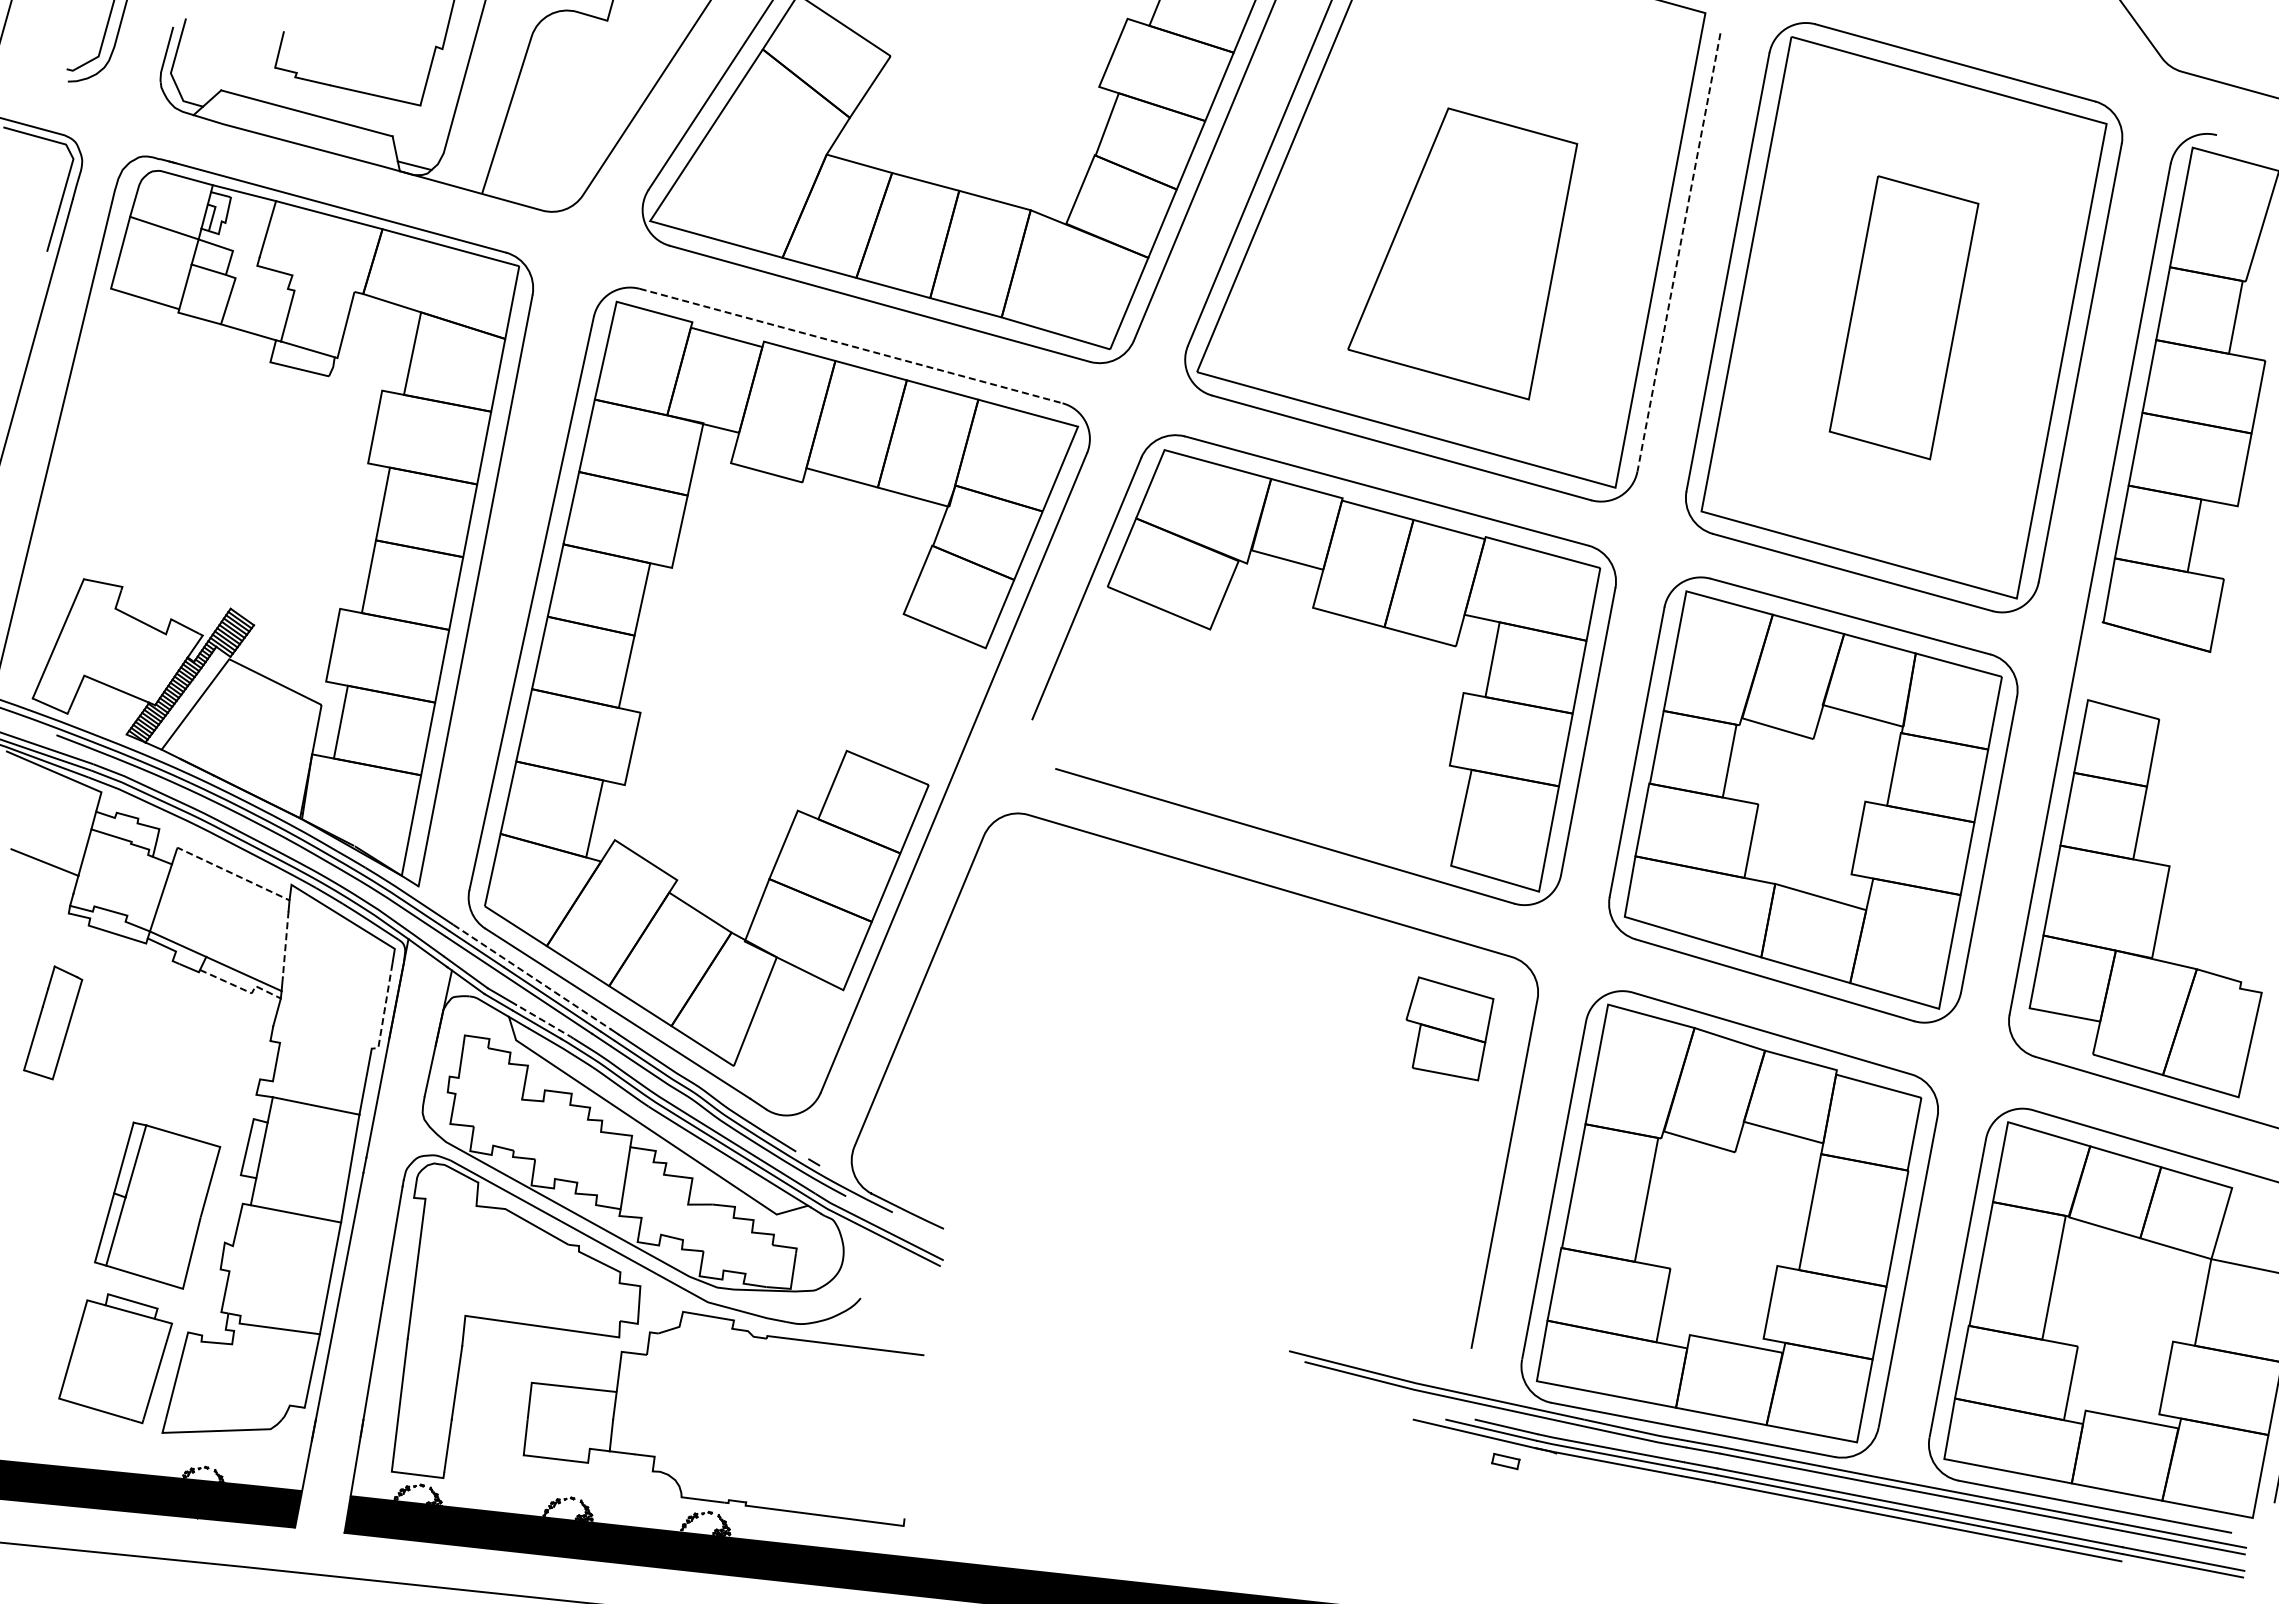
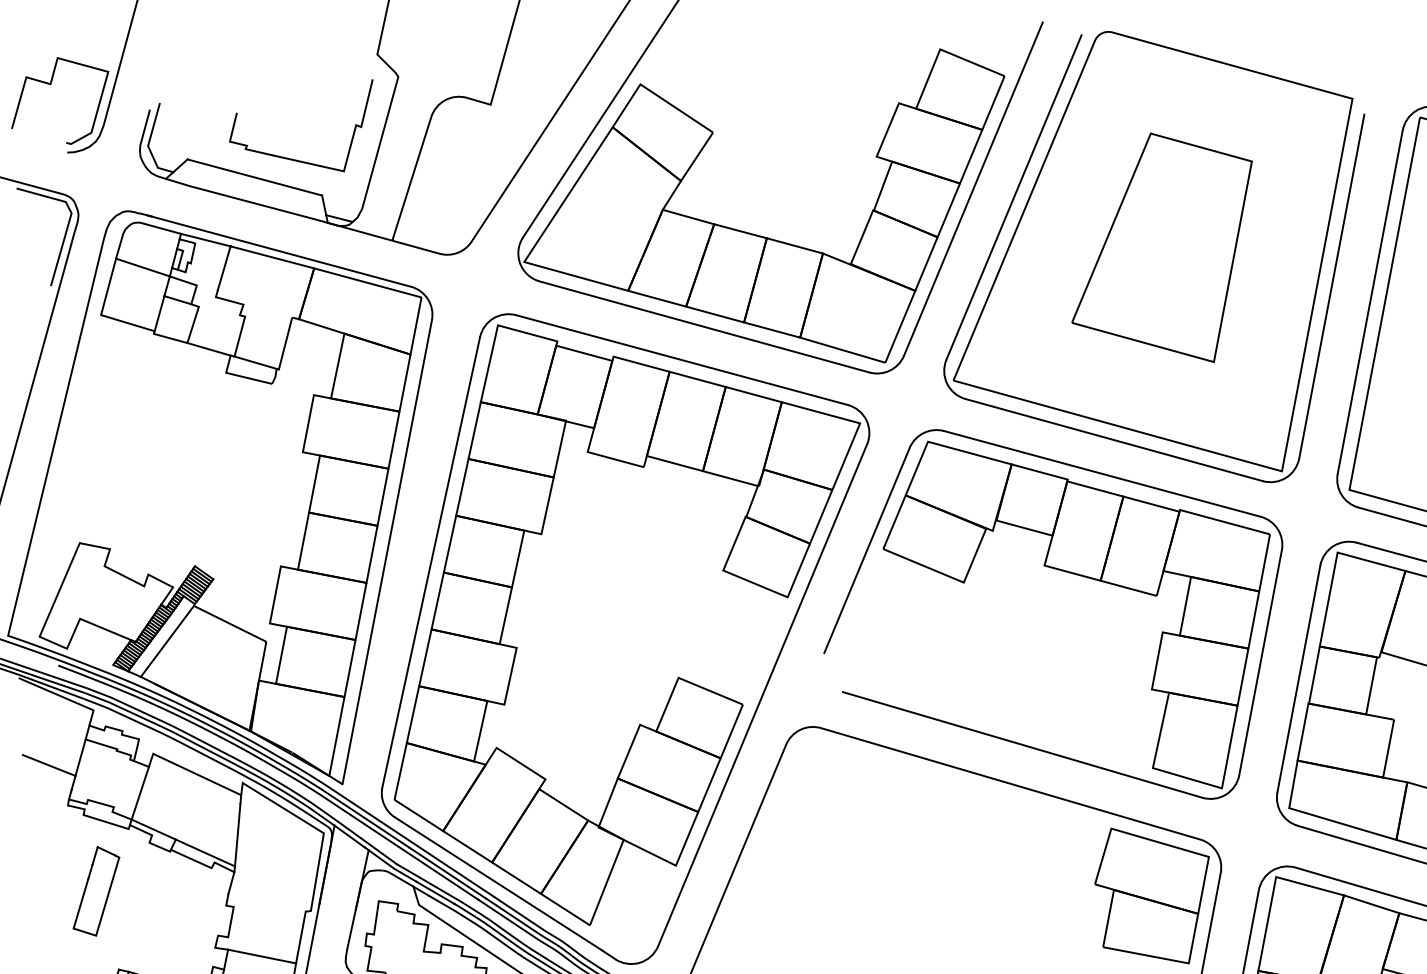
line: (1679, 252) -> (1332, 286), dashed -> solid
part: (1462, 253) -> (1161, 247), moved
line: (851, 346) -> (682, 360), dashed -> solid
line: (232, 873) -> (196, 774), dashed -> solid
line: (285, 944) -> (238, 829), dashed -> solid
line: (532, 977) -> (431, 855), dashed -> solid
line: (244, 990) -> (205, 865), dashed -> solid
line: (384, 1009) -> (315, 880), dashed -> solid
line: (545, 1021) -> (442, 890), dashed -> solid
part: (53, 1022) -> (96, 891), moved
part: (1449, 1028) -> (1151, 895), size x1.67

